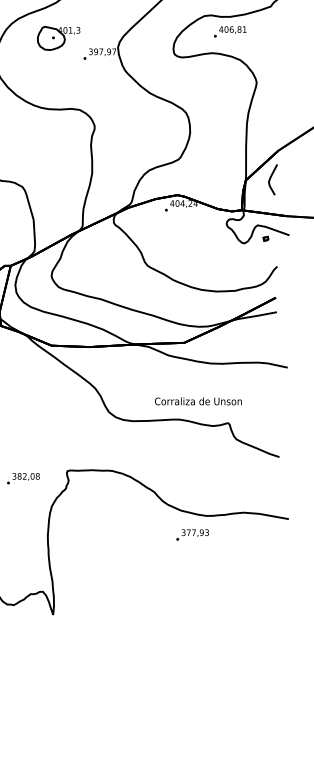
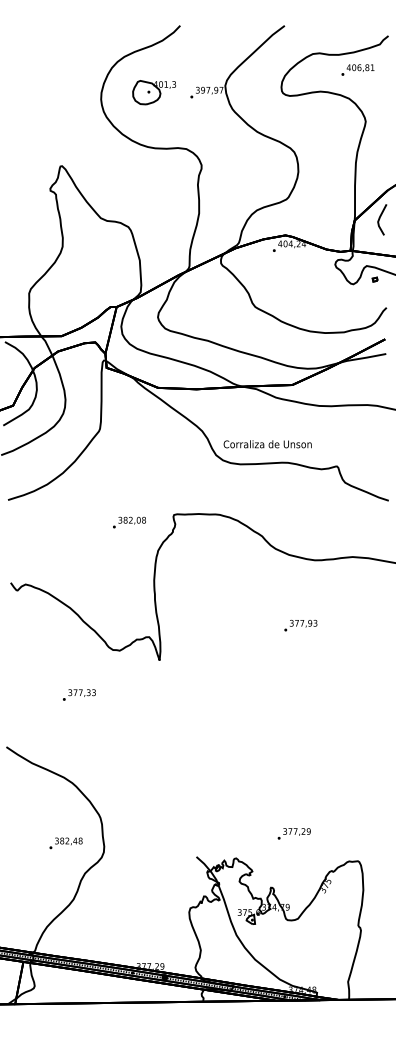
text: (229, 31) -> (357, 69), moved
part: (58, 38) -> (153, 92), moved
text: (198, 401) -> (267, 444), moved
text: (192, 534) -> (300, 625), moved

